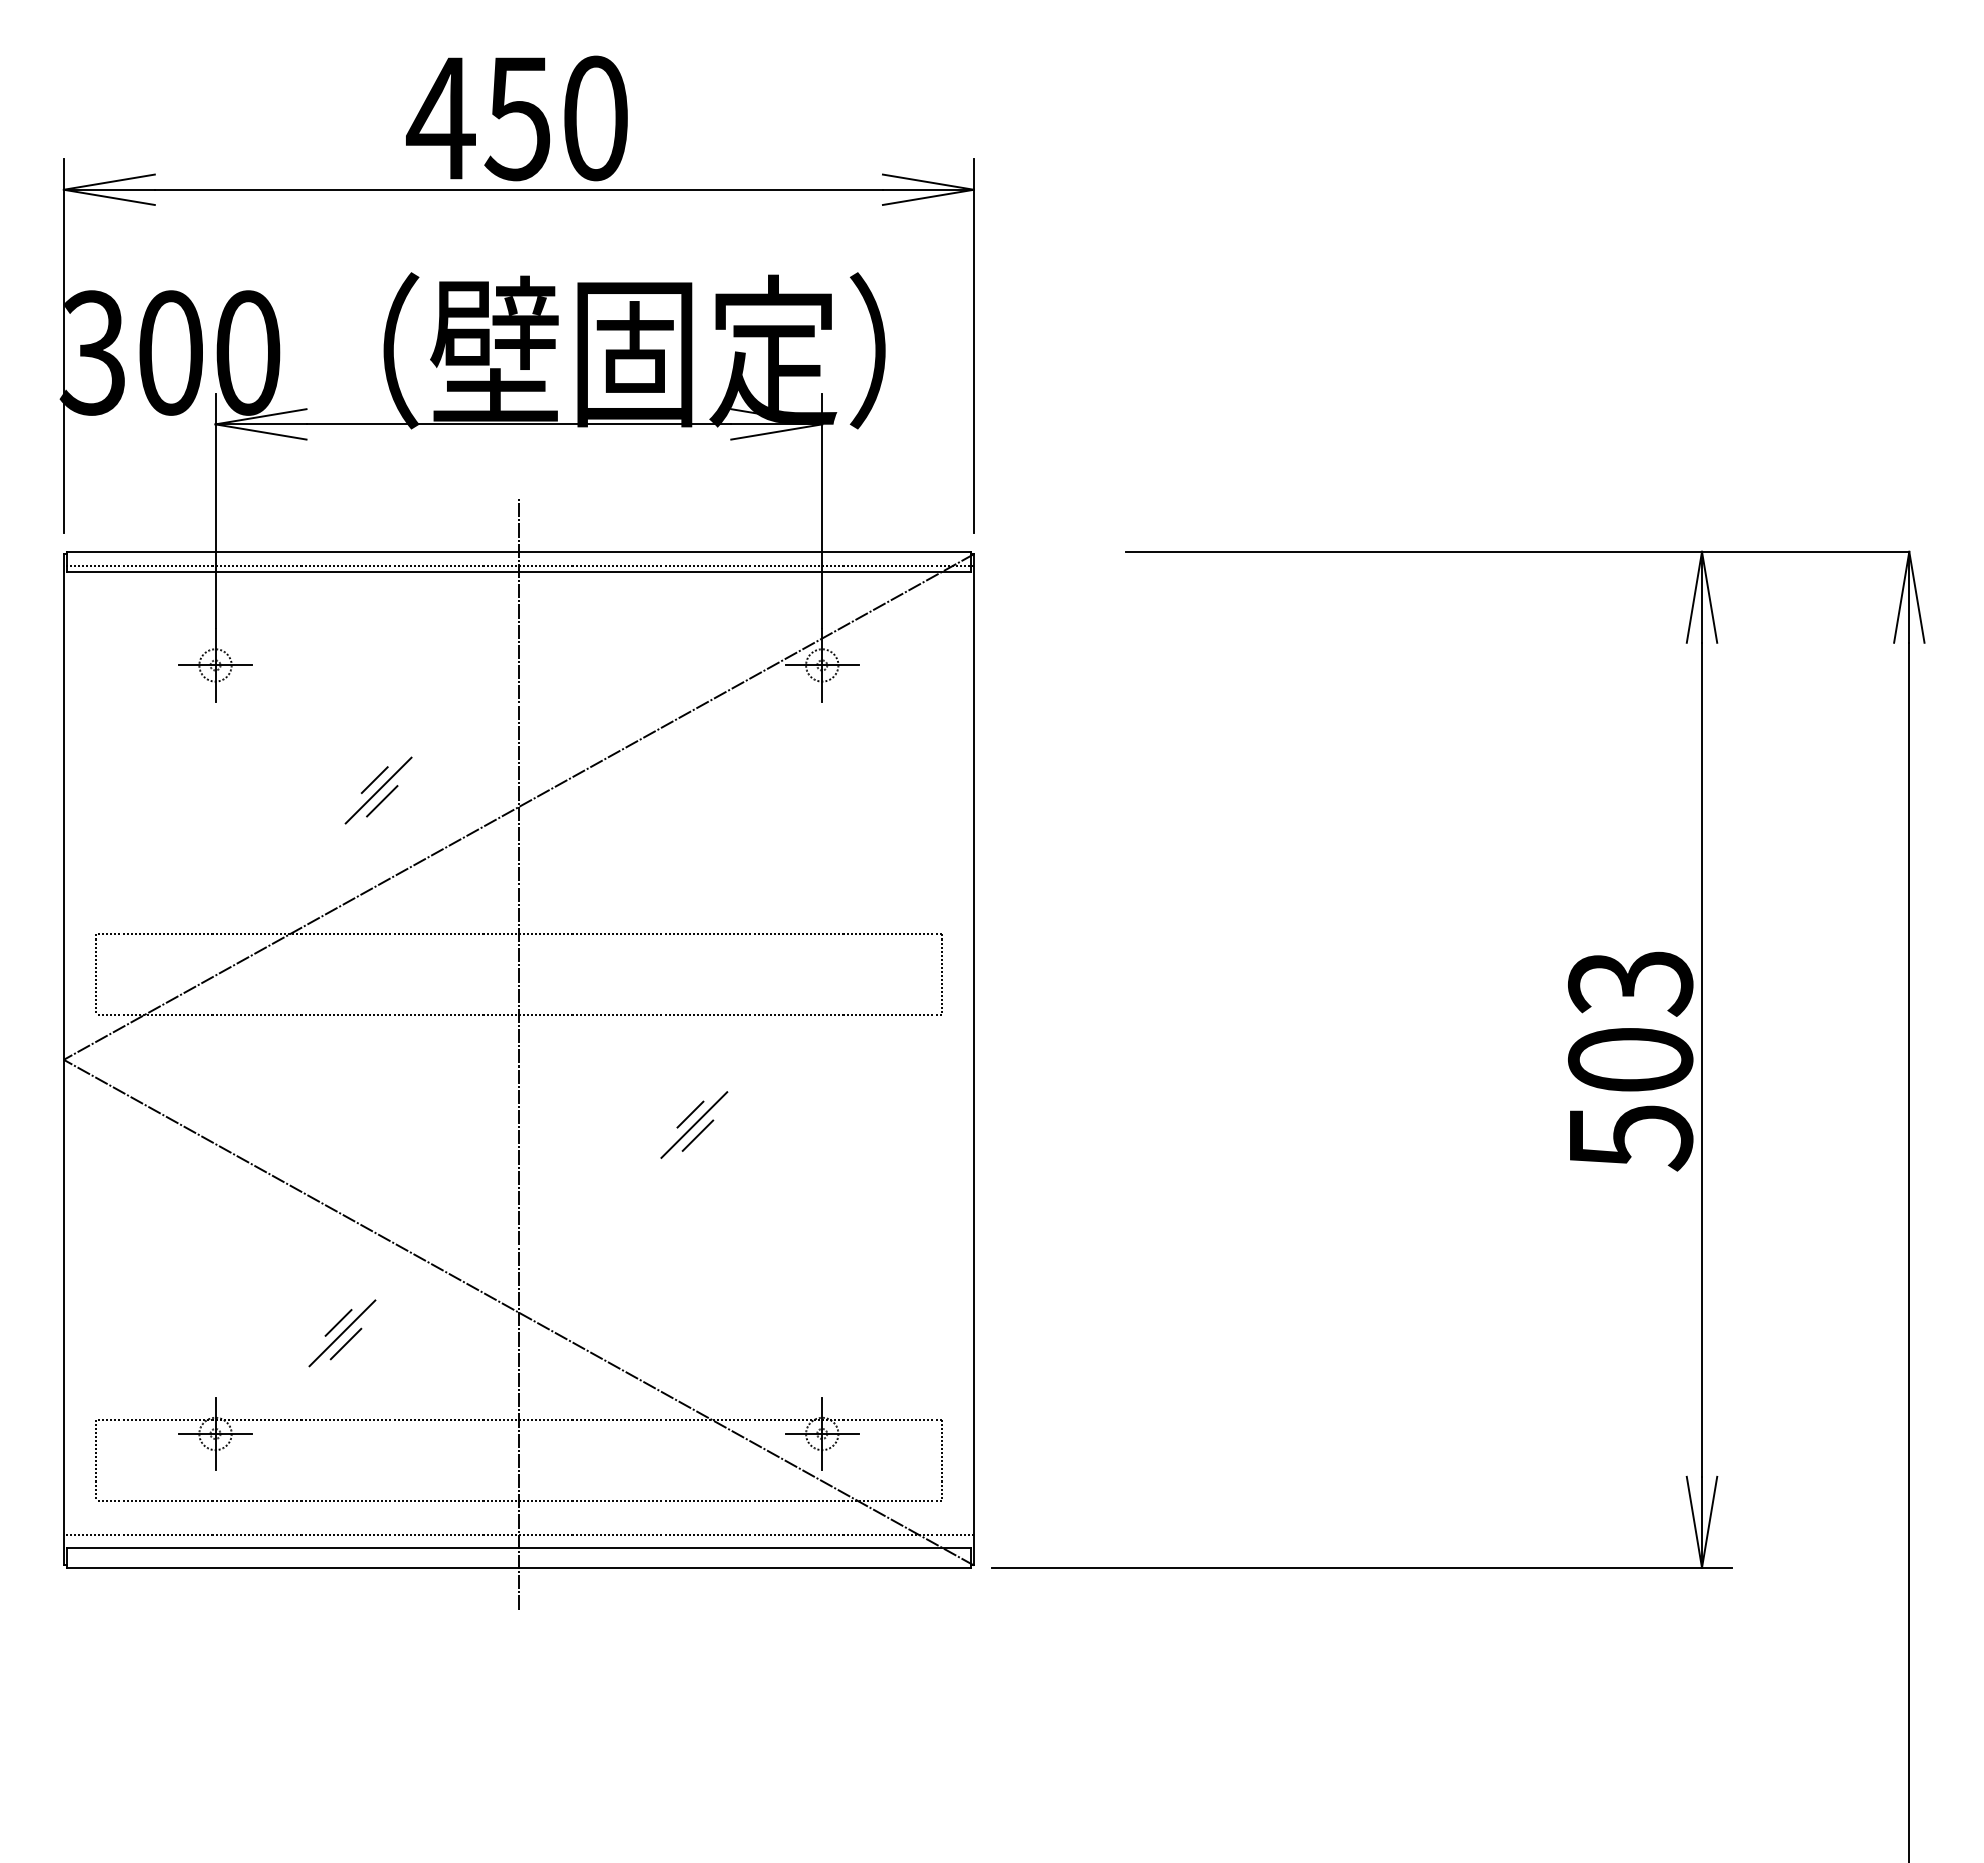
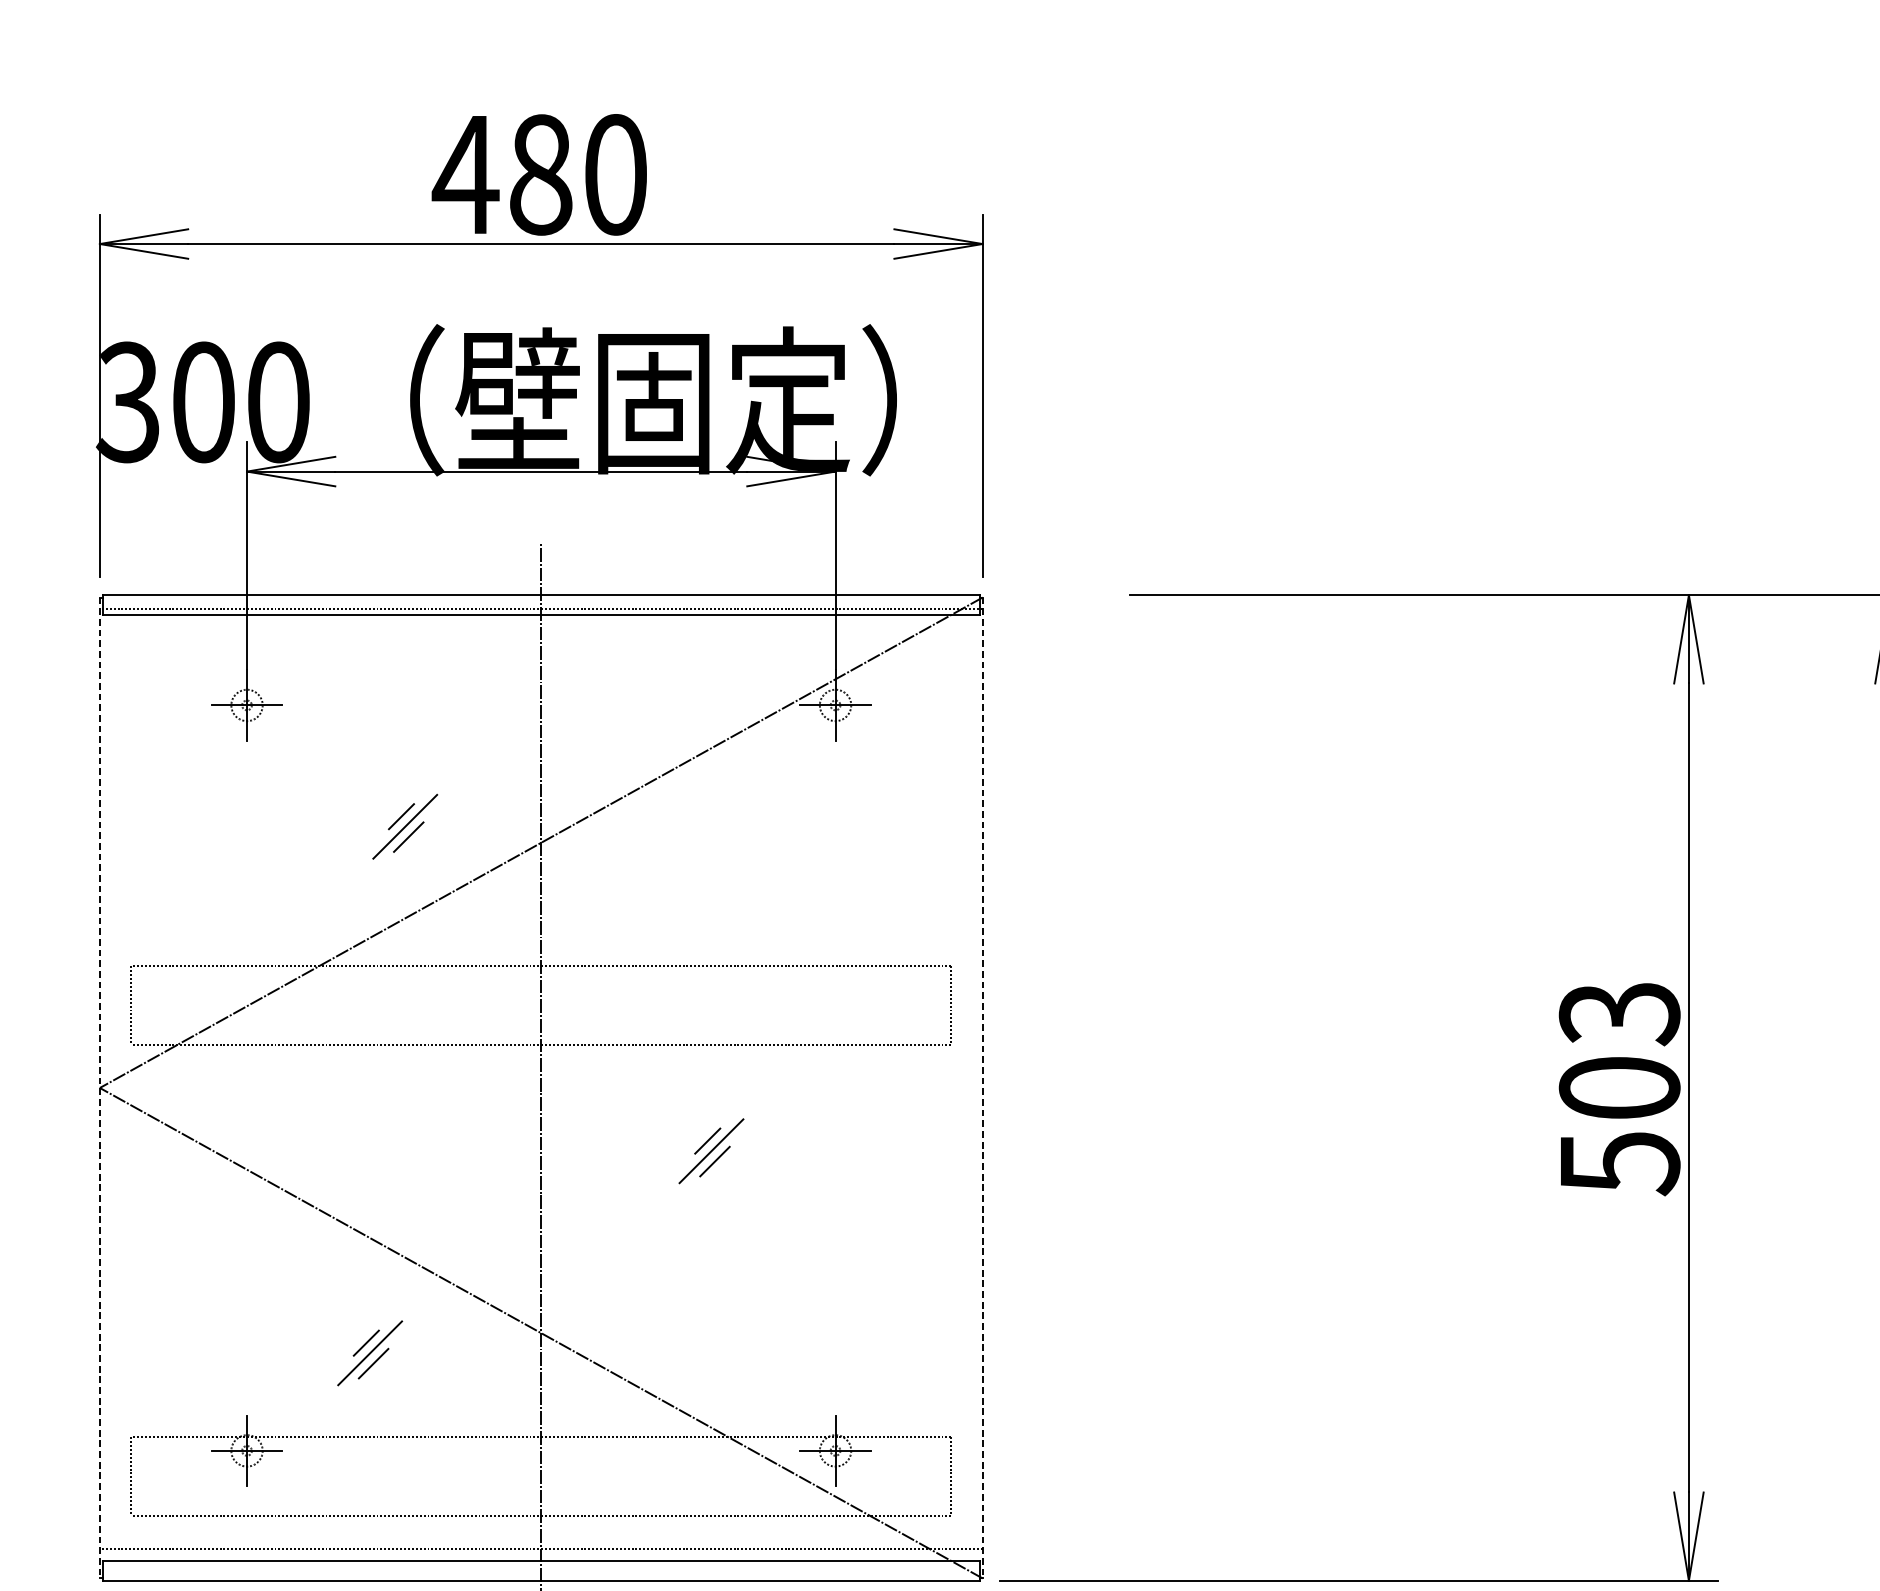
text: (517, 118) -> (539, 174), 450 -> 480
line: (63, 1059) -> (99, 1087), solid -> dashed
line: (973, 1059) -> (982, 1087), solid -> dashed

